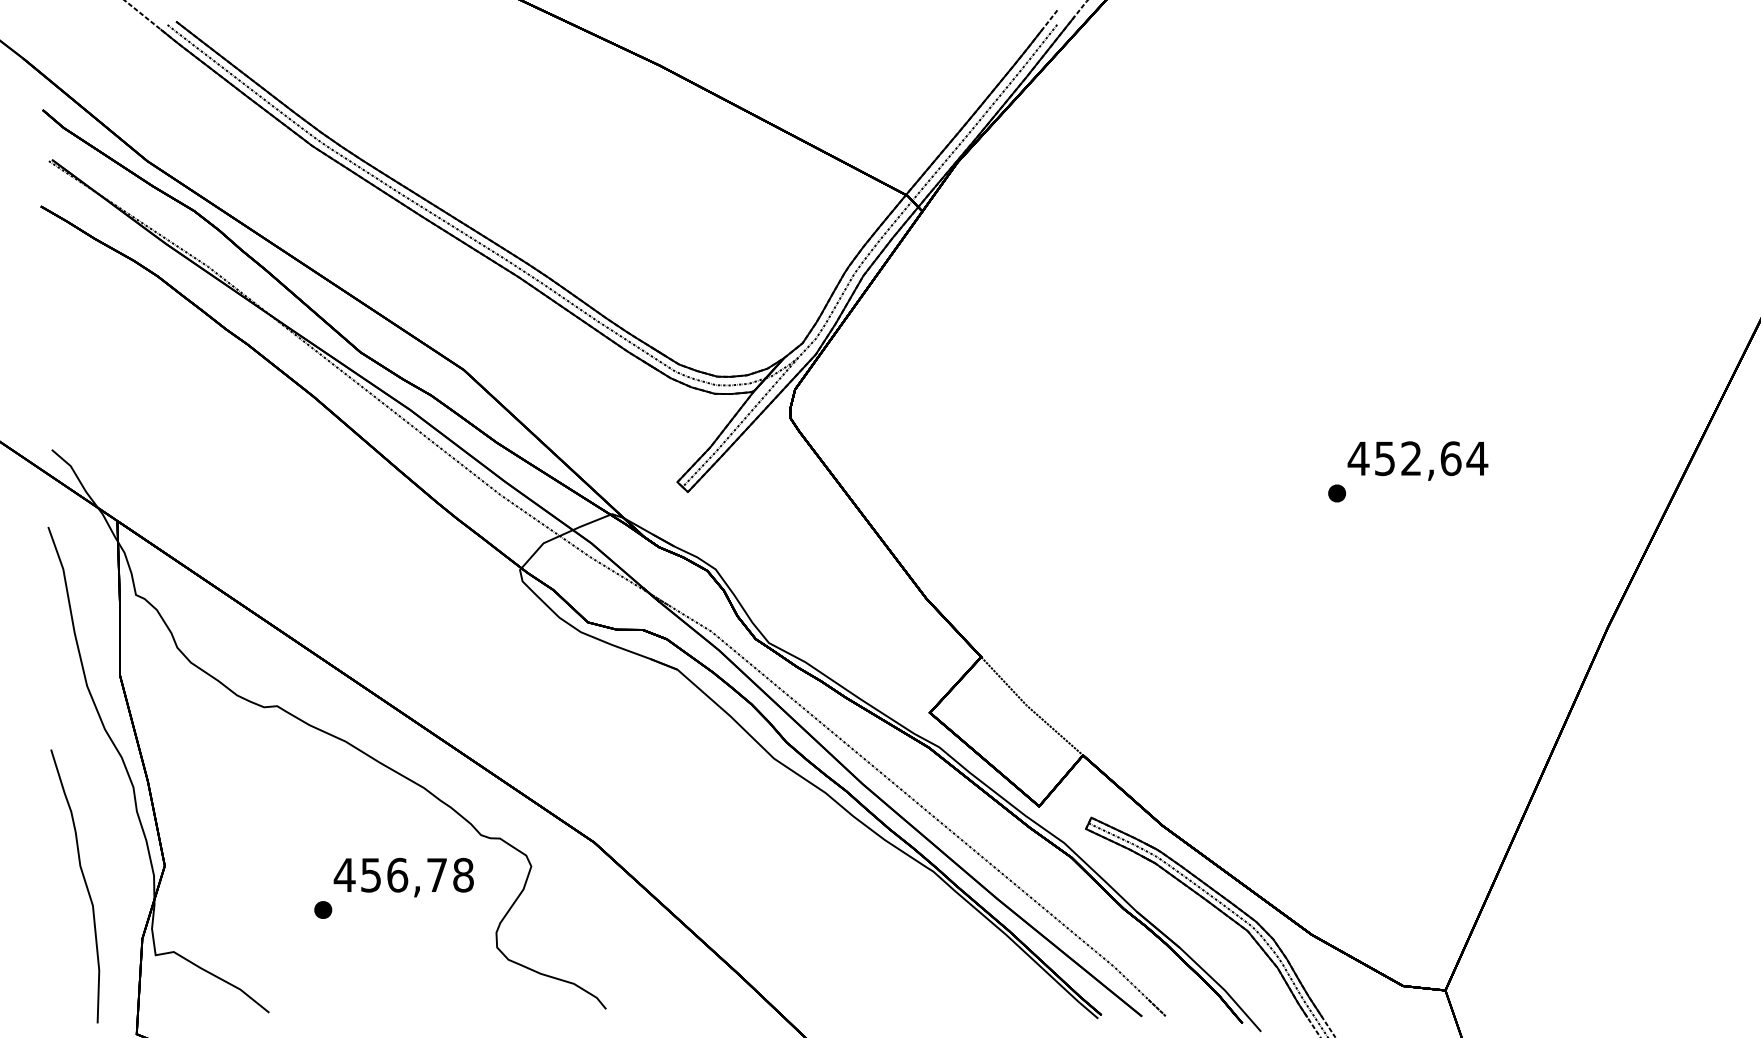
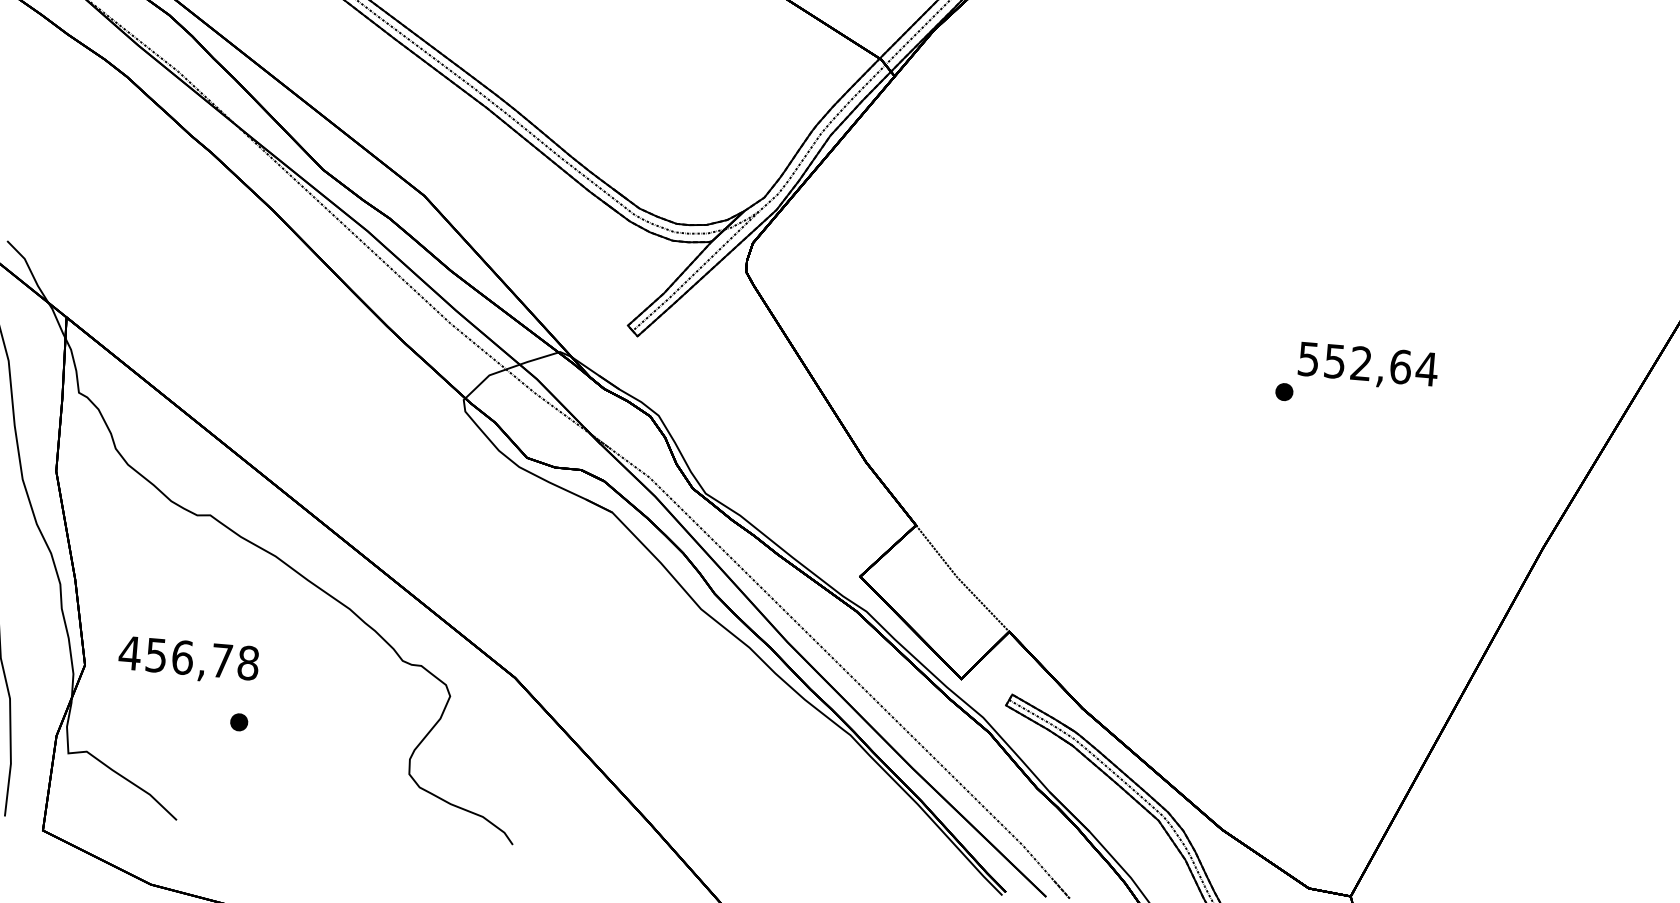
text: (1358, 458) -> (1308, 359), 452,64 -> 552,64
text: (403, 877) -> (188, 660), moved

